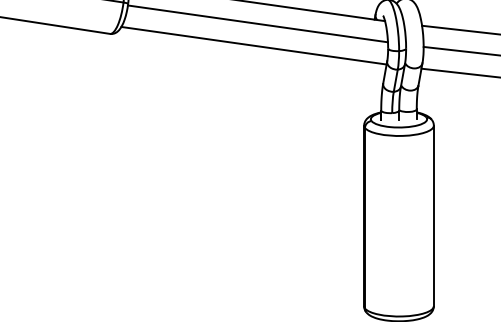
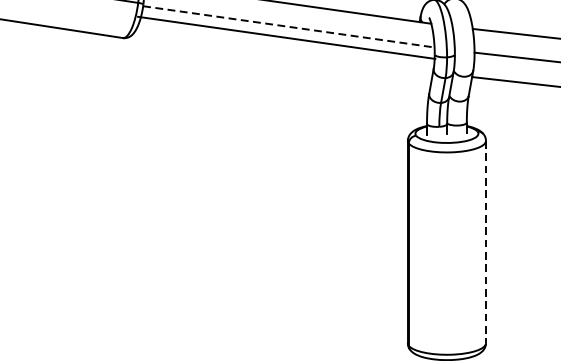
line: (258, 23) -> (289, 26), solid -> dashed
line: (253, 45) -> (286, 37), moved
line: (433, 216) -> (485, 242), solid -> dashed

